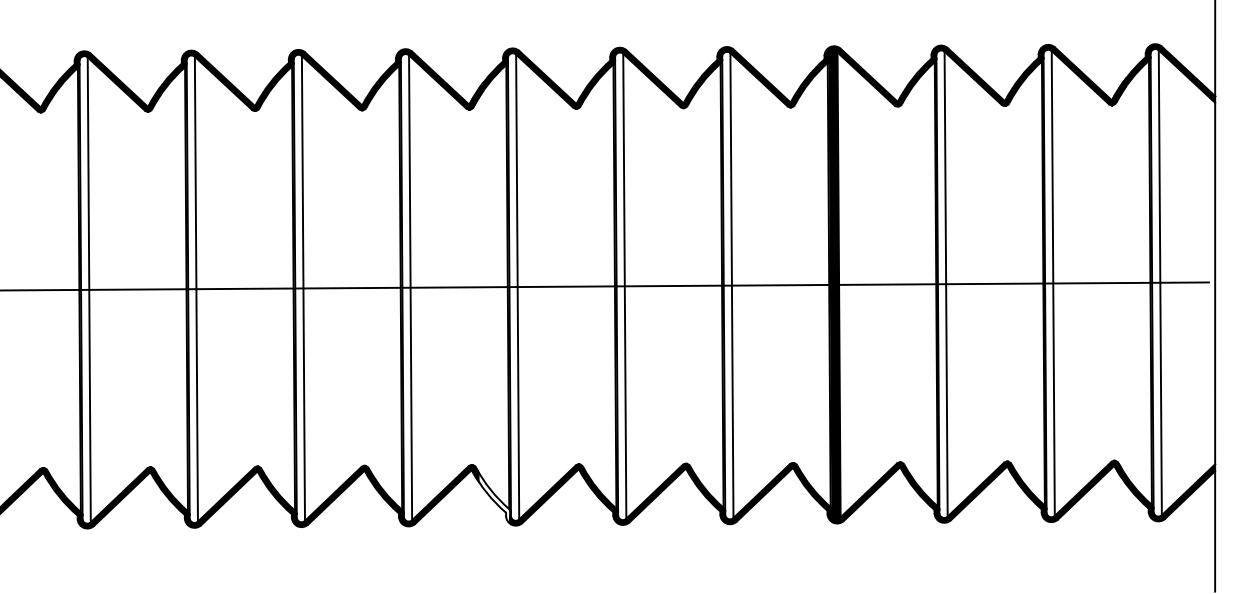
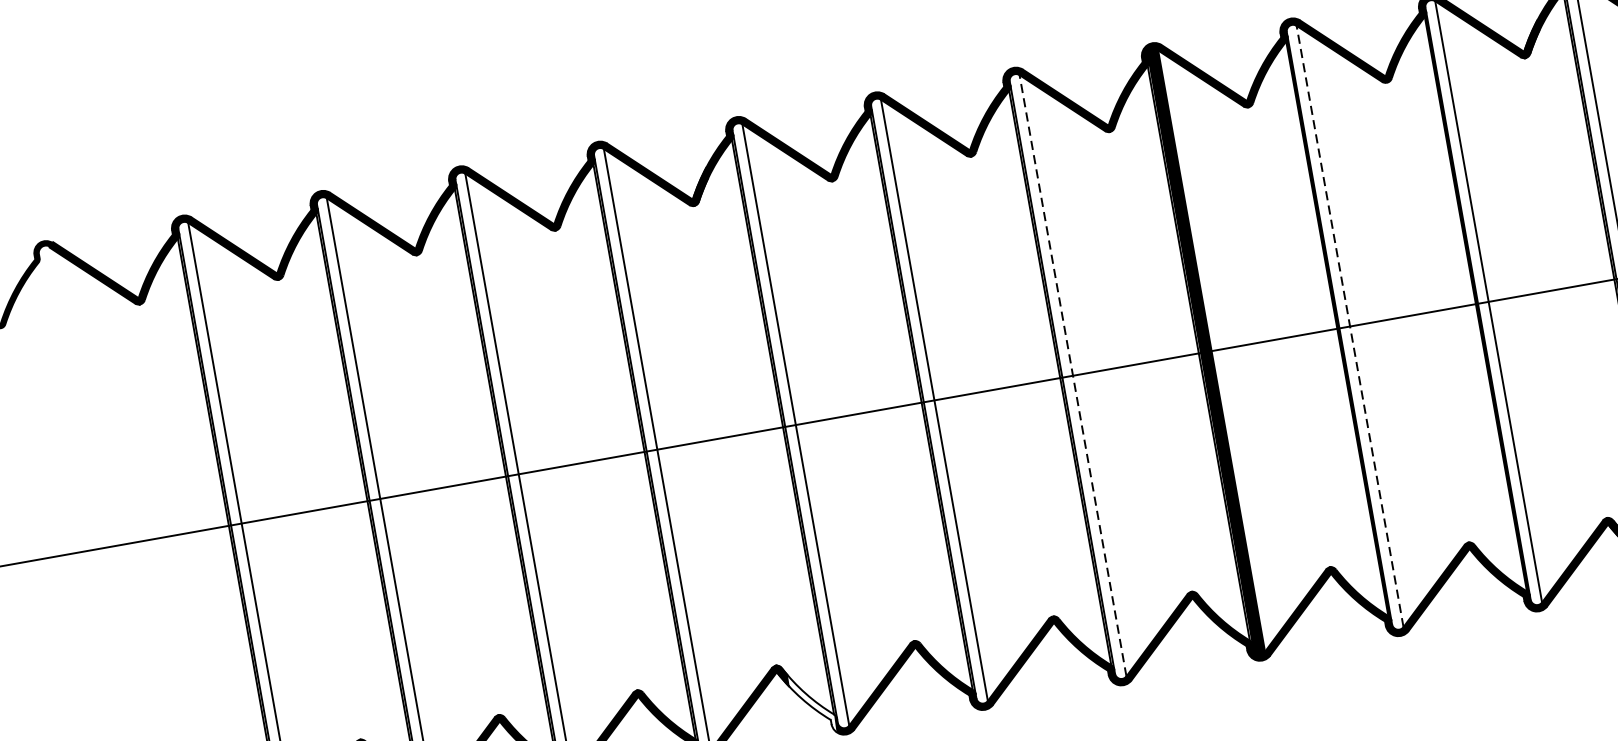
line: (946, 283) -> (1350, 325), solid -> dashed
line: (731, 285) -> (1072, 375), solid -> dashed

